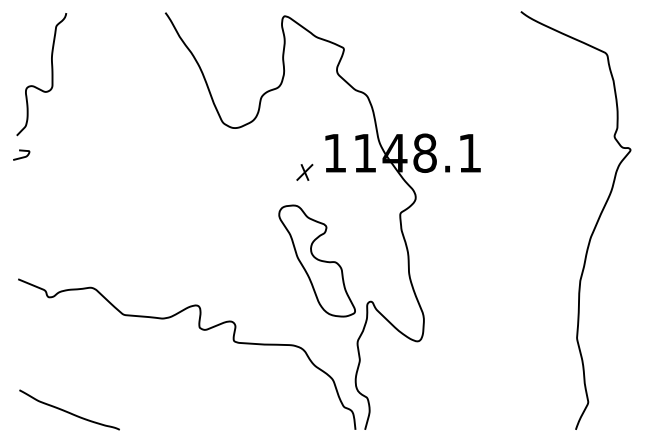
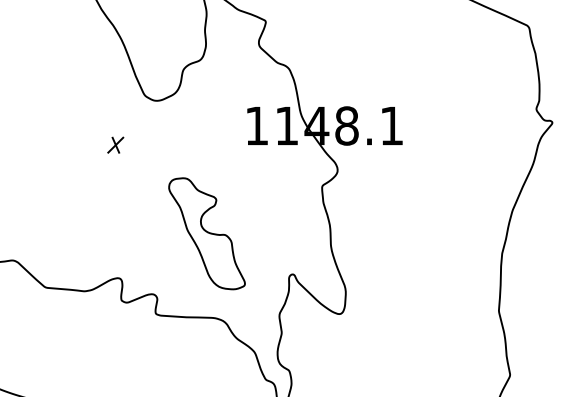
part: (304, 171) -> (115, 144), moved
part: (316, 260) -> (206, 233), moved

